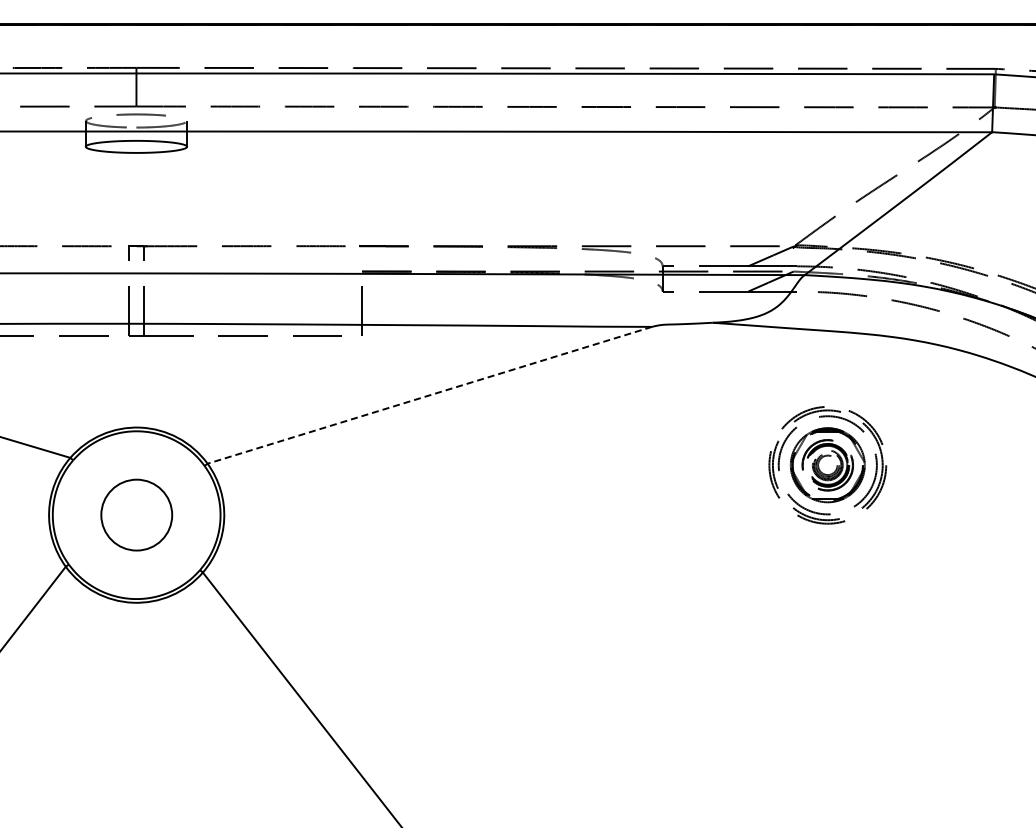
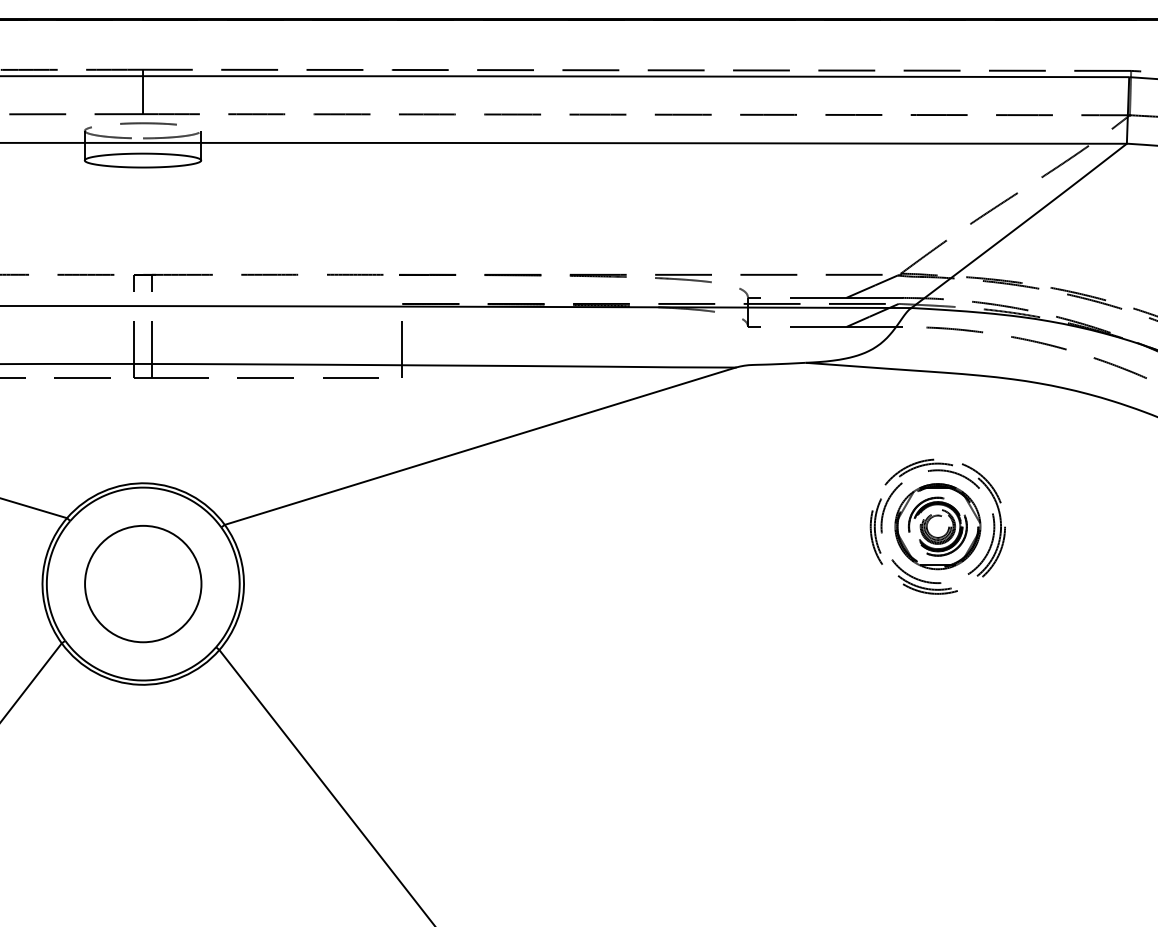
line: (429, 395) -> (479, 446), dashed -> solid
circle: (136, 514) -> (143, 583), size x1.43

